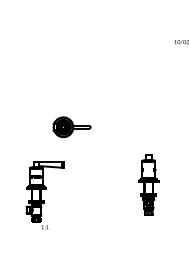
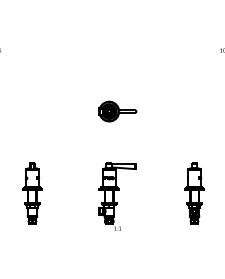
part: (71, 127) -> (117, 111), moved
part: (44, 195) -> (117, 196), moved

